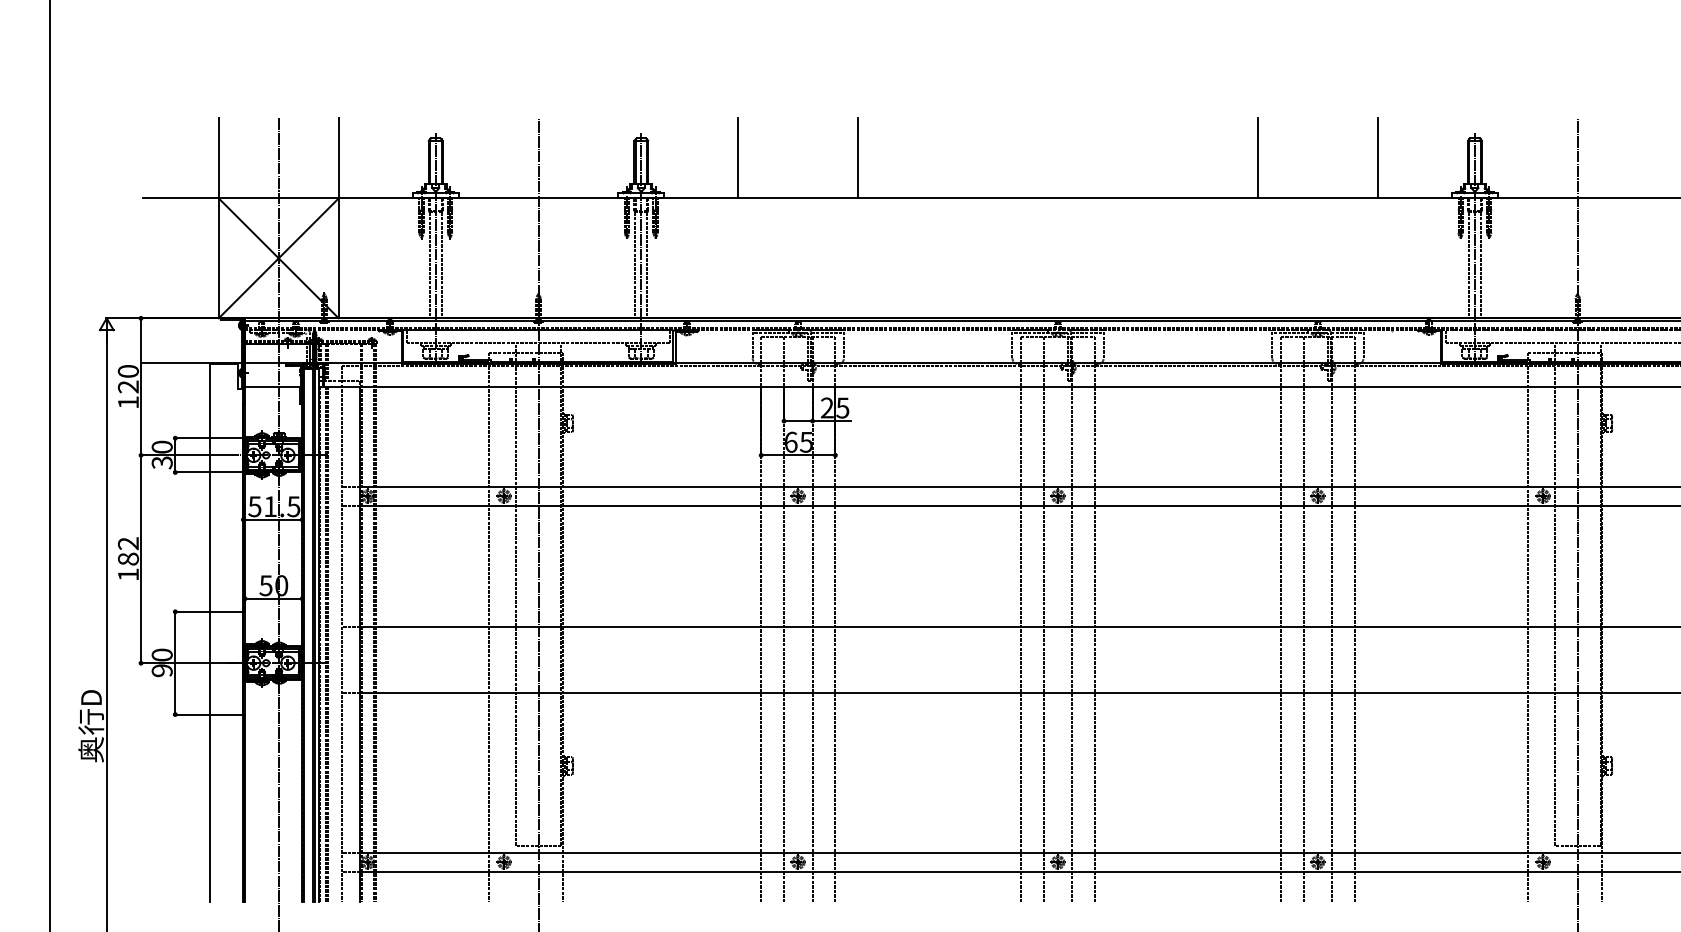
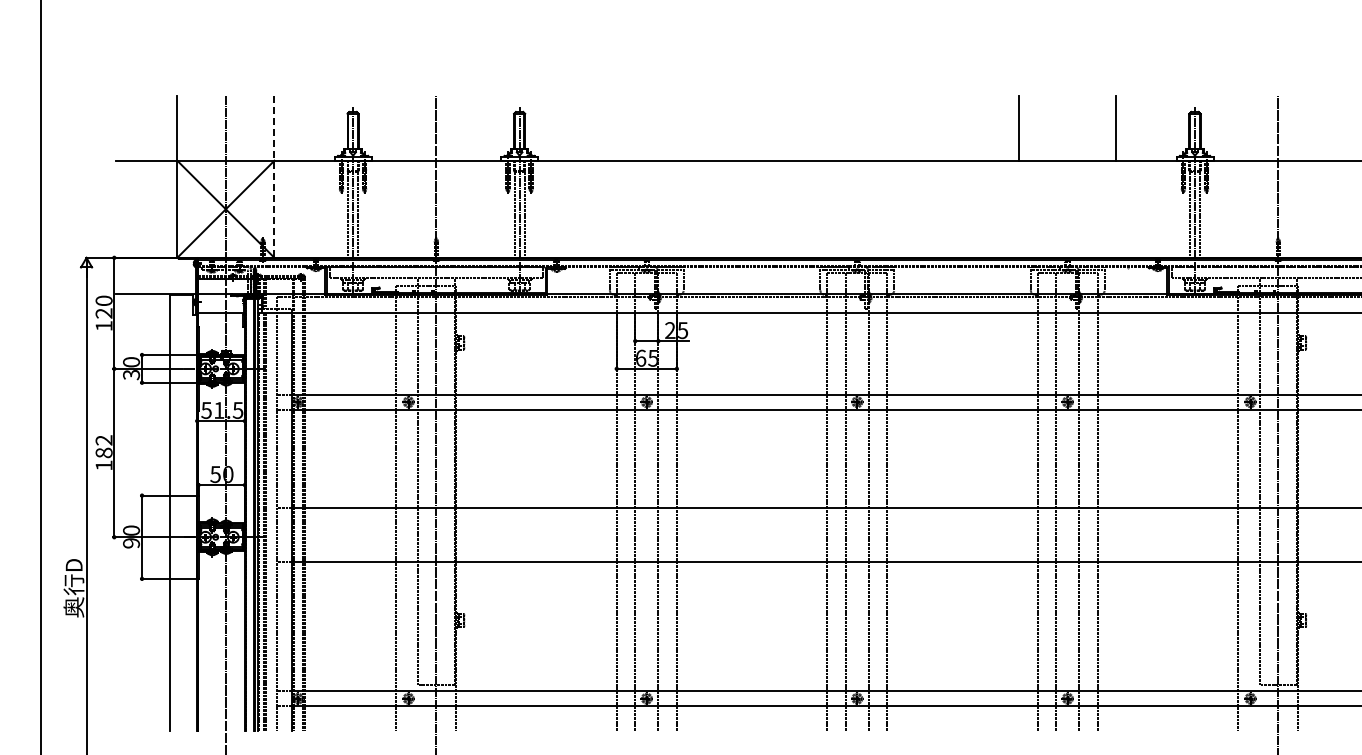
line: (738, 157) -> (598, 127), removed
line: (858, 157) -> (695, 127), removed
line: (338, 217) -> (274, 176), solid -> dashed

